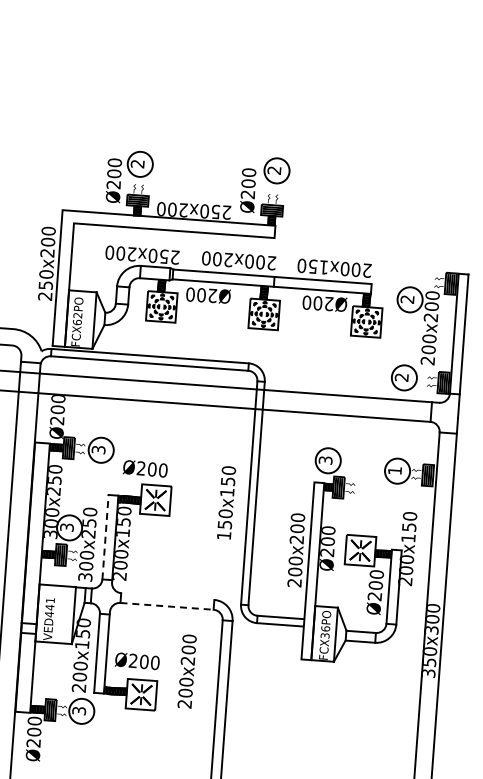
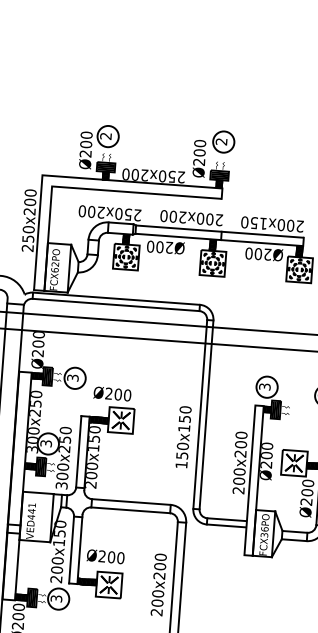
text: (226, 502) -> (183, 436), moved
line: (105, 536) -> (78, 451), dashed -> solid
line: (167, 596) -> (131, 501), added
line: (167, 606) -> (131, 510), dashed -> solid
text: (186, 671) -> (158, 584), moved

